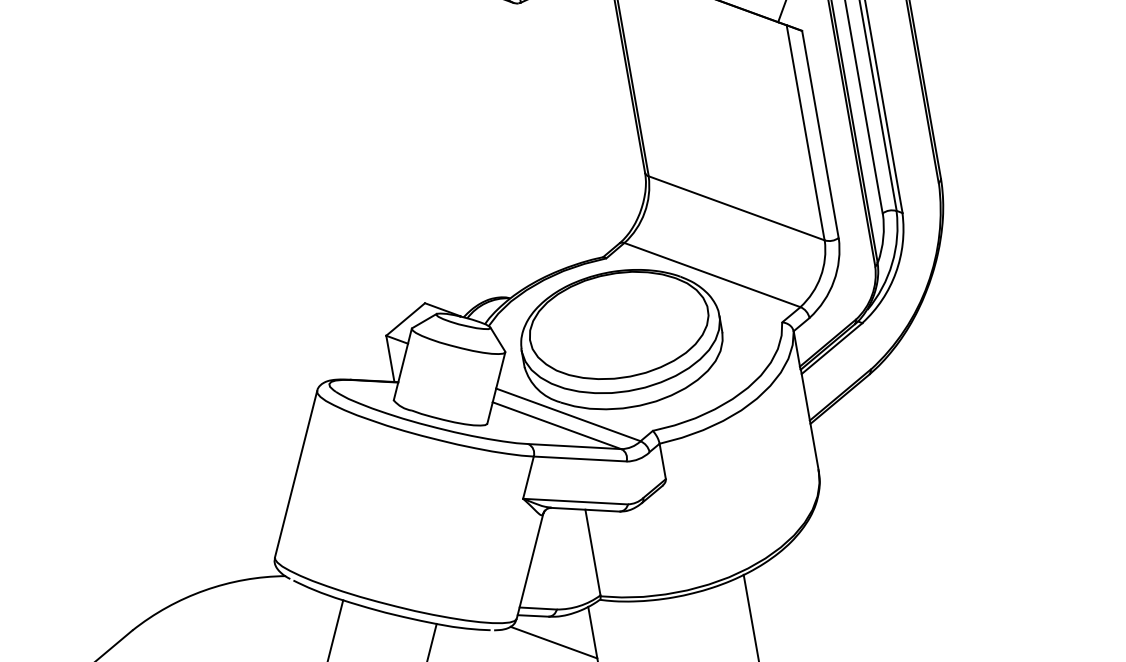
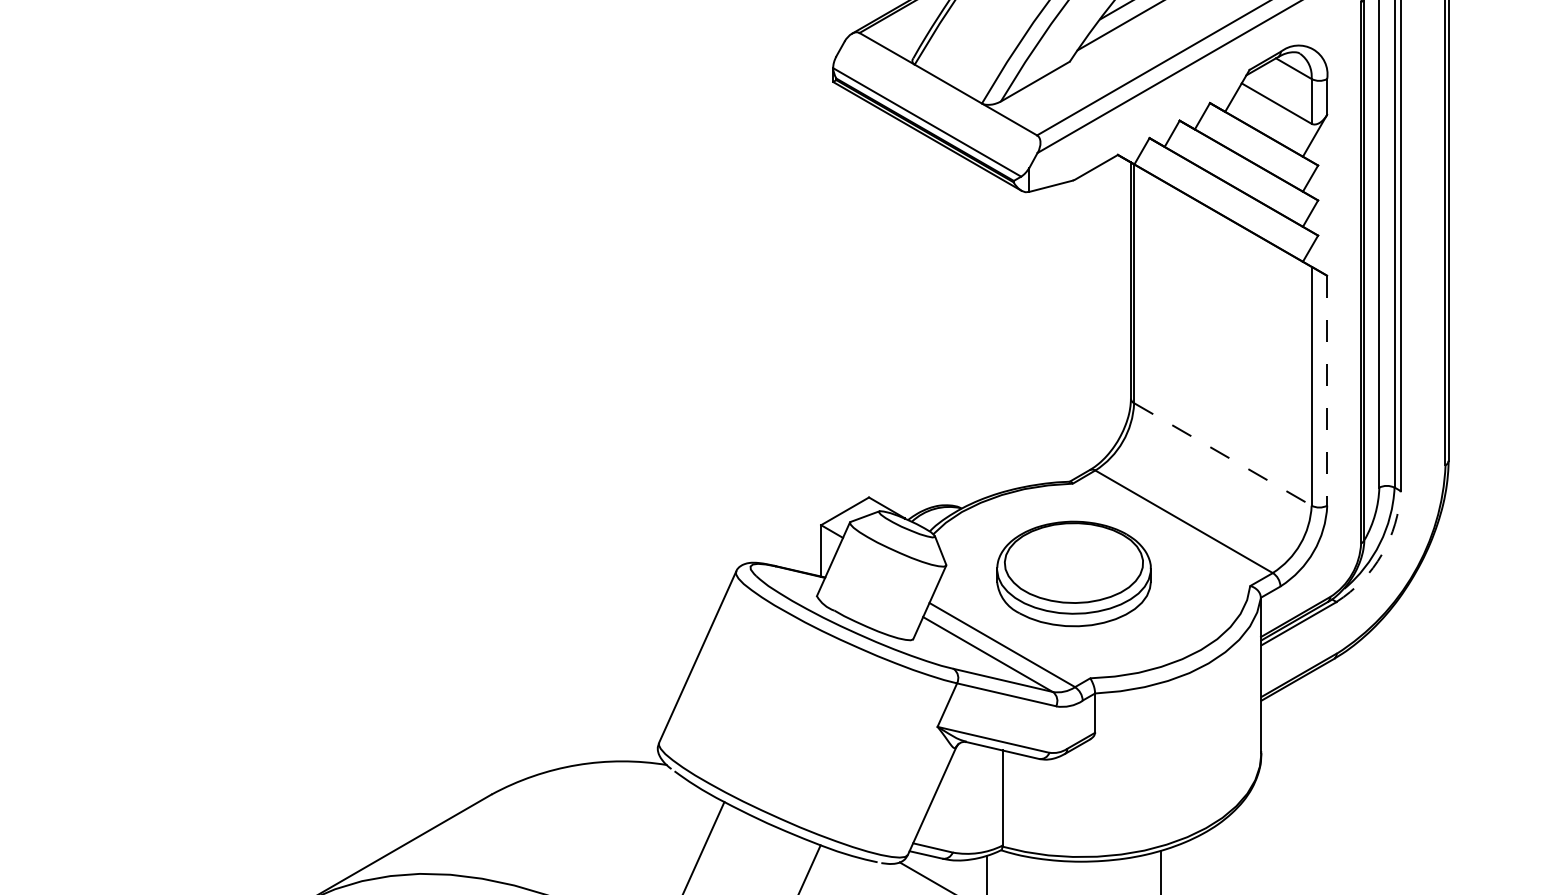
line: (820, 134) -> (1327, 390), solid -> dashed
line: (737, 208) -> (1223, 454), solid -> dashed
arc: (896, 273) -> (1382, 554), solid -> dashed
part: (621, 339) -> (1073, 573), size x0.7

